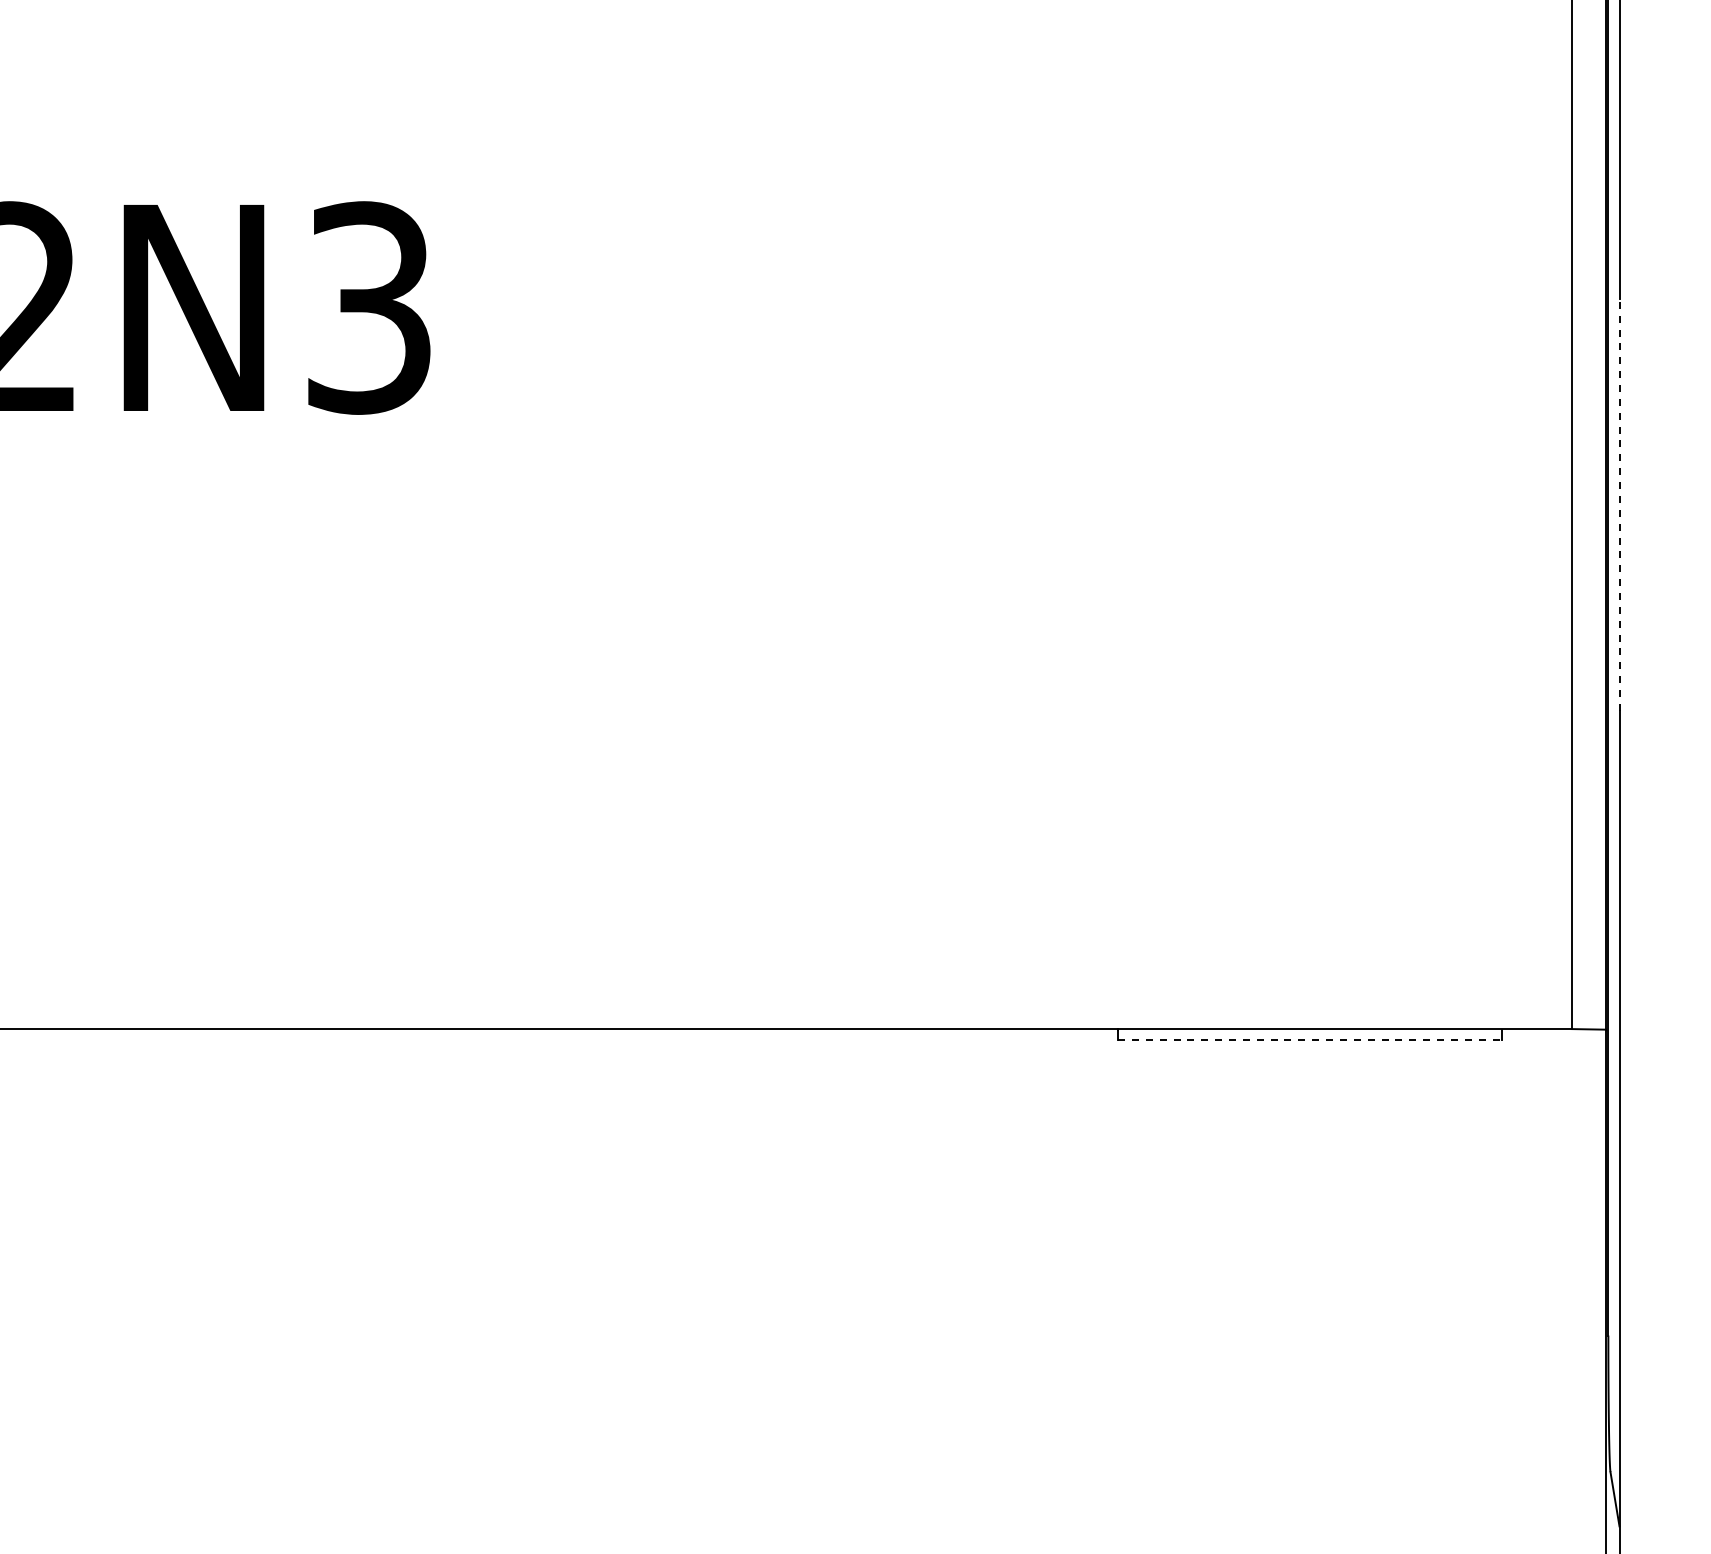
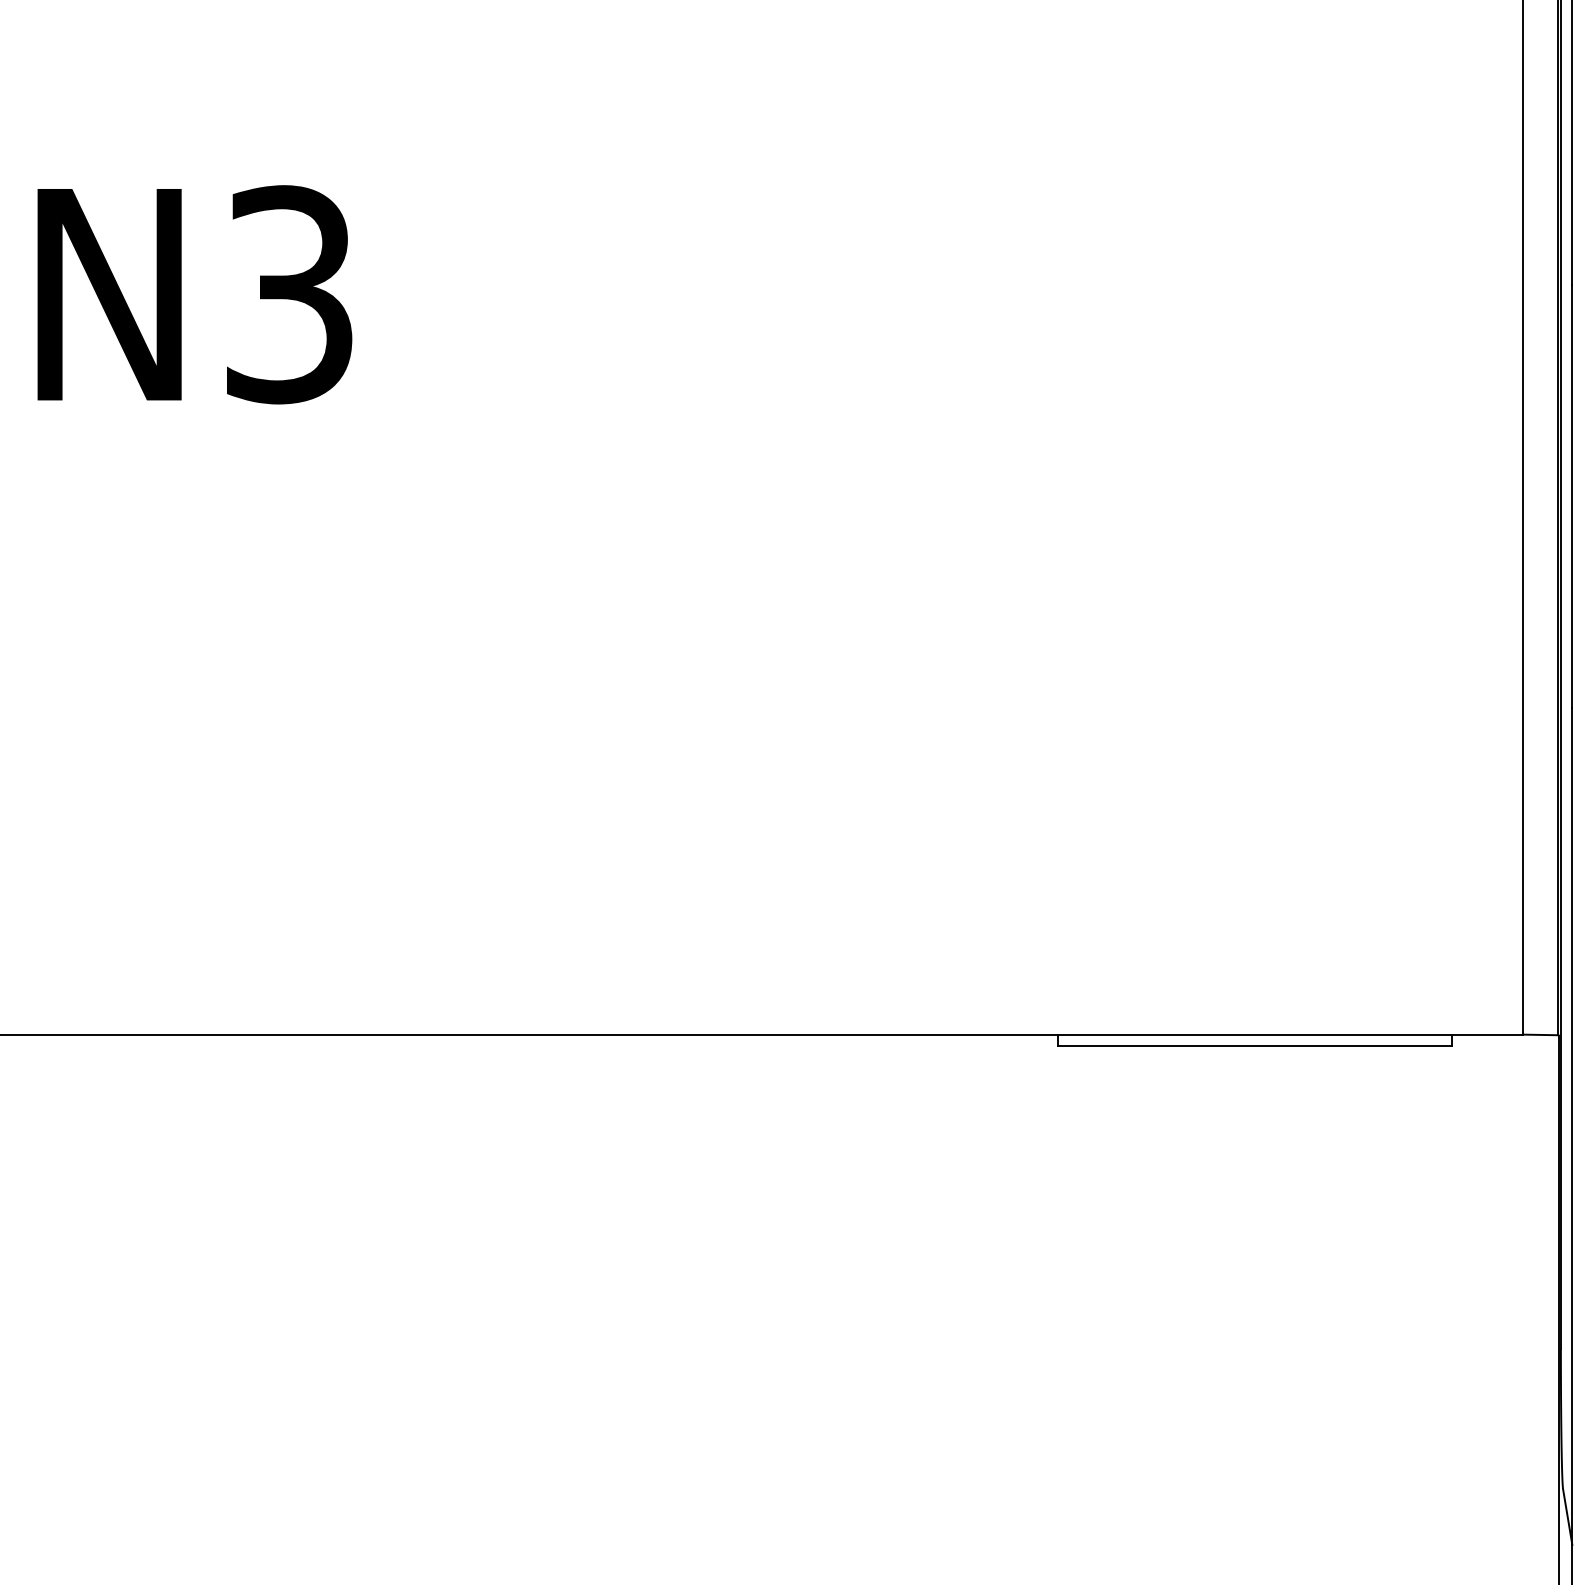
line: (1619, 504) -> (1572, 496), dashed -> solid
line: (1310, 1040) -> (1255, 1046), dashed -> solid

